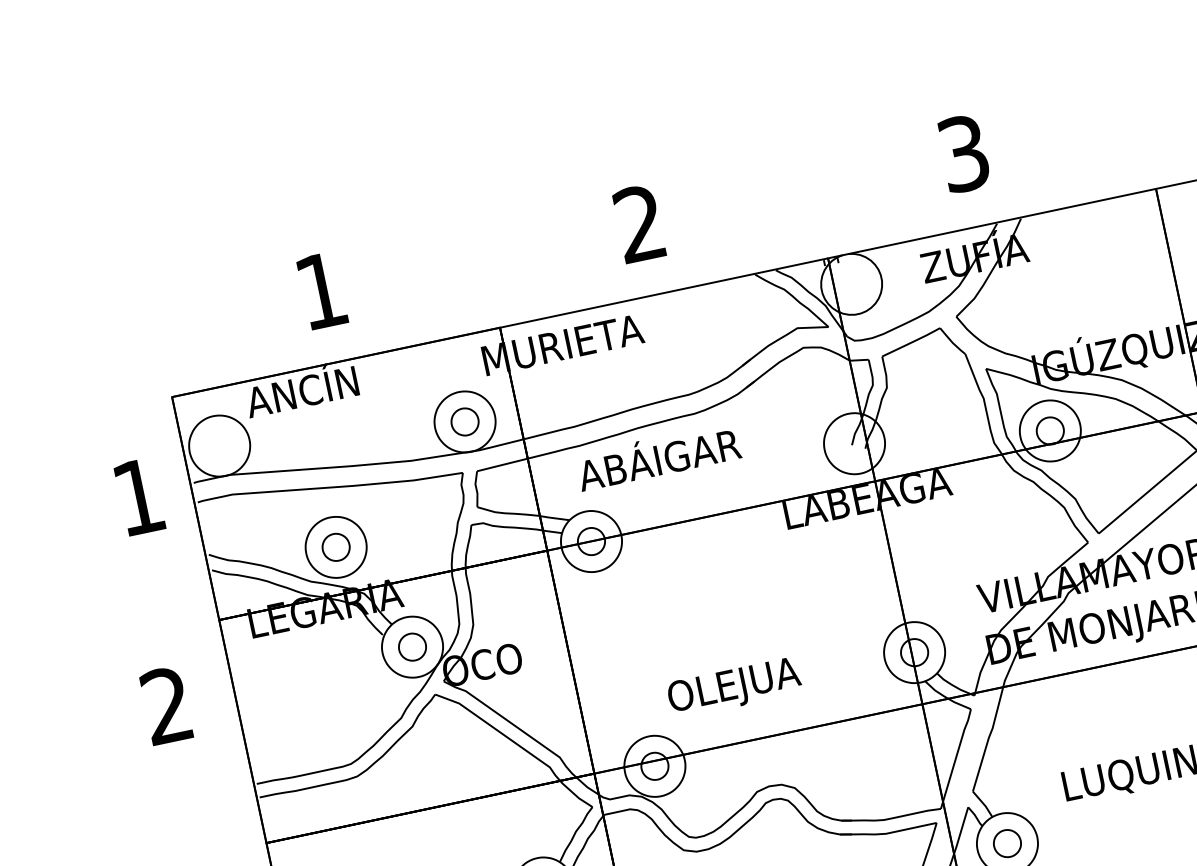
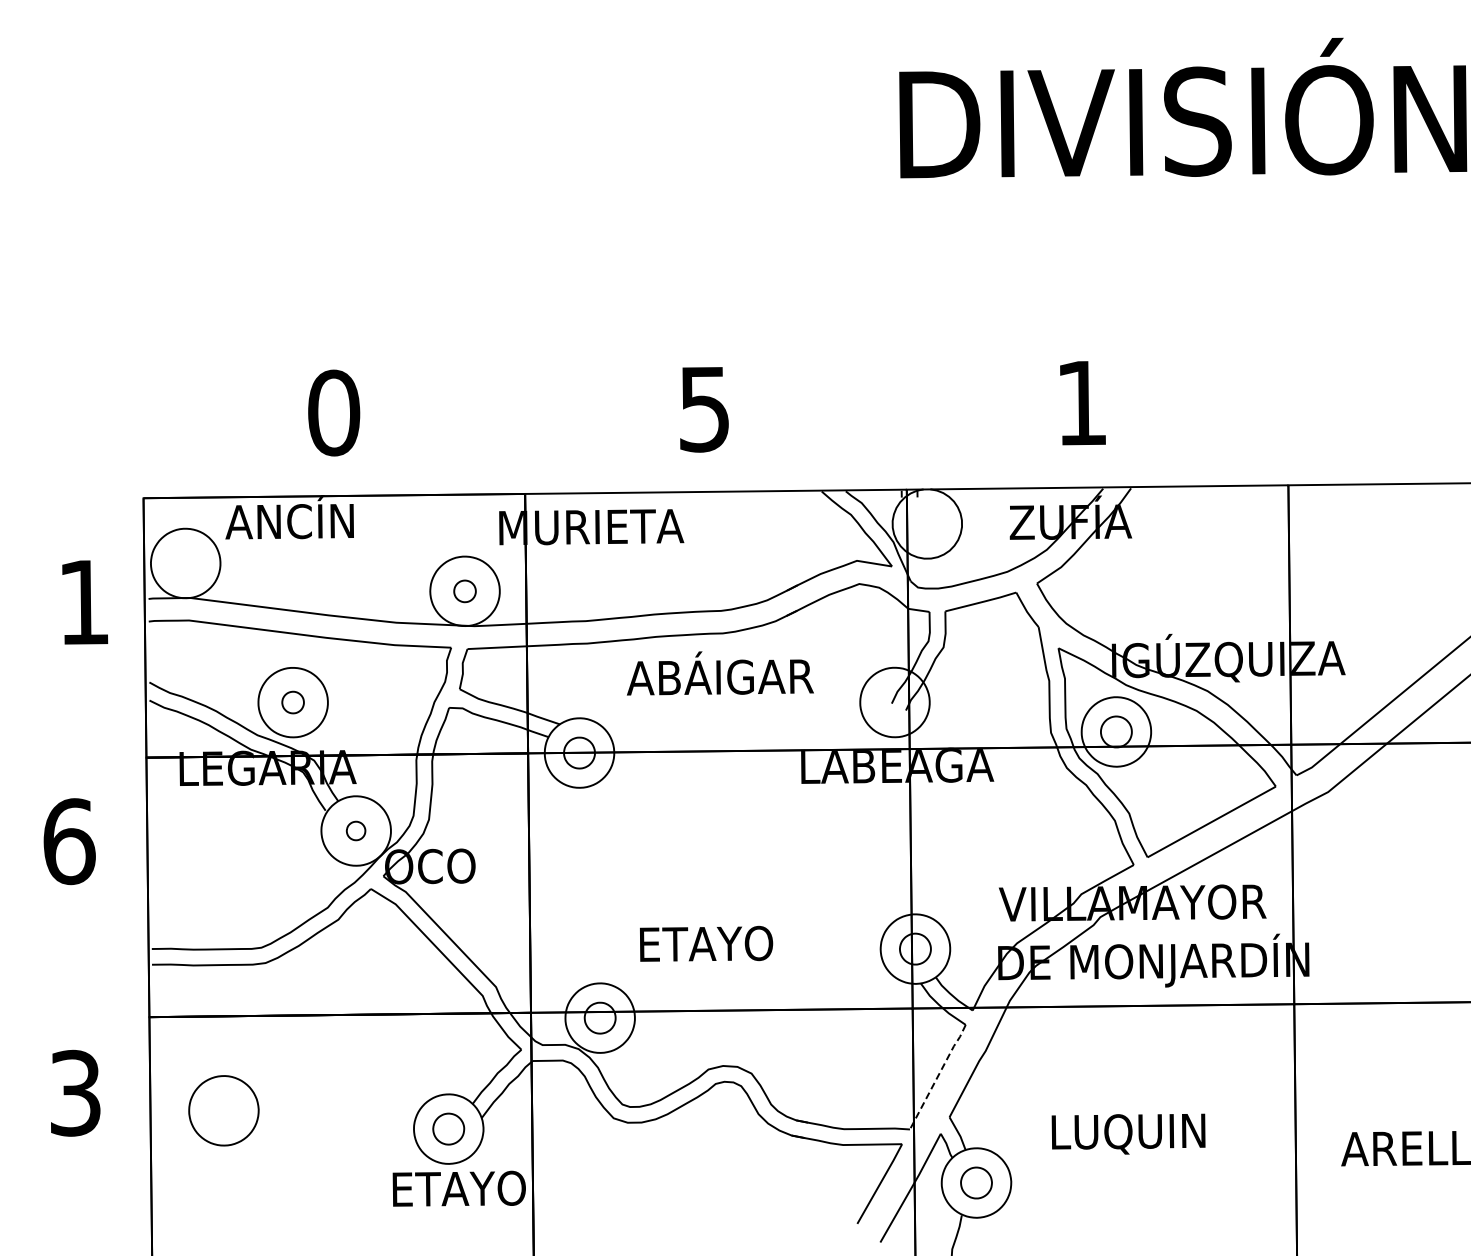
text: (963, 153) -> (1081, 402), 3 -> 1
text: (638, 223) -> (703, 408), 2 -> 5
text: (321, 290) -> (334, 412), 1 -> 0
part: (464, 422) -> (464, 591), size x0.7
text: (658, 456) -> (720, 673), moved
part: (335, 547) -> (292, 702), size x0.7
part: (411, 646) -> (355, 830), size x0.6
text: (734, 687) -> (706, 947), OLEJUA -> ETAYO
text: (167, 705) -> (69, 841), 2 -> 6
line: (956, 758) -> (938, 1076), solid -> dashed

